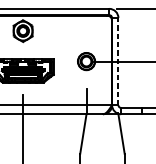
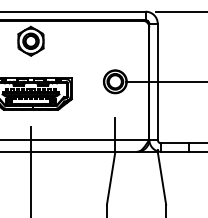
line: (118, 61) -> (157, 81), dashed -> solid

